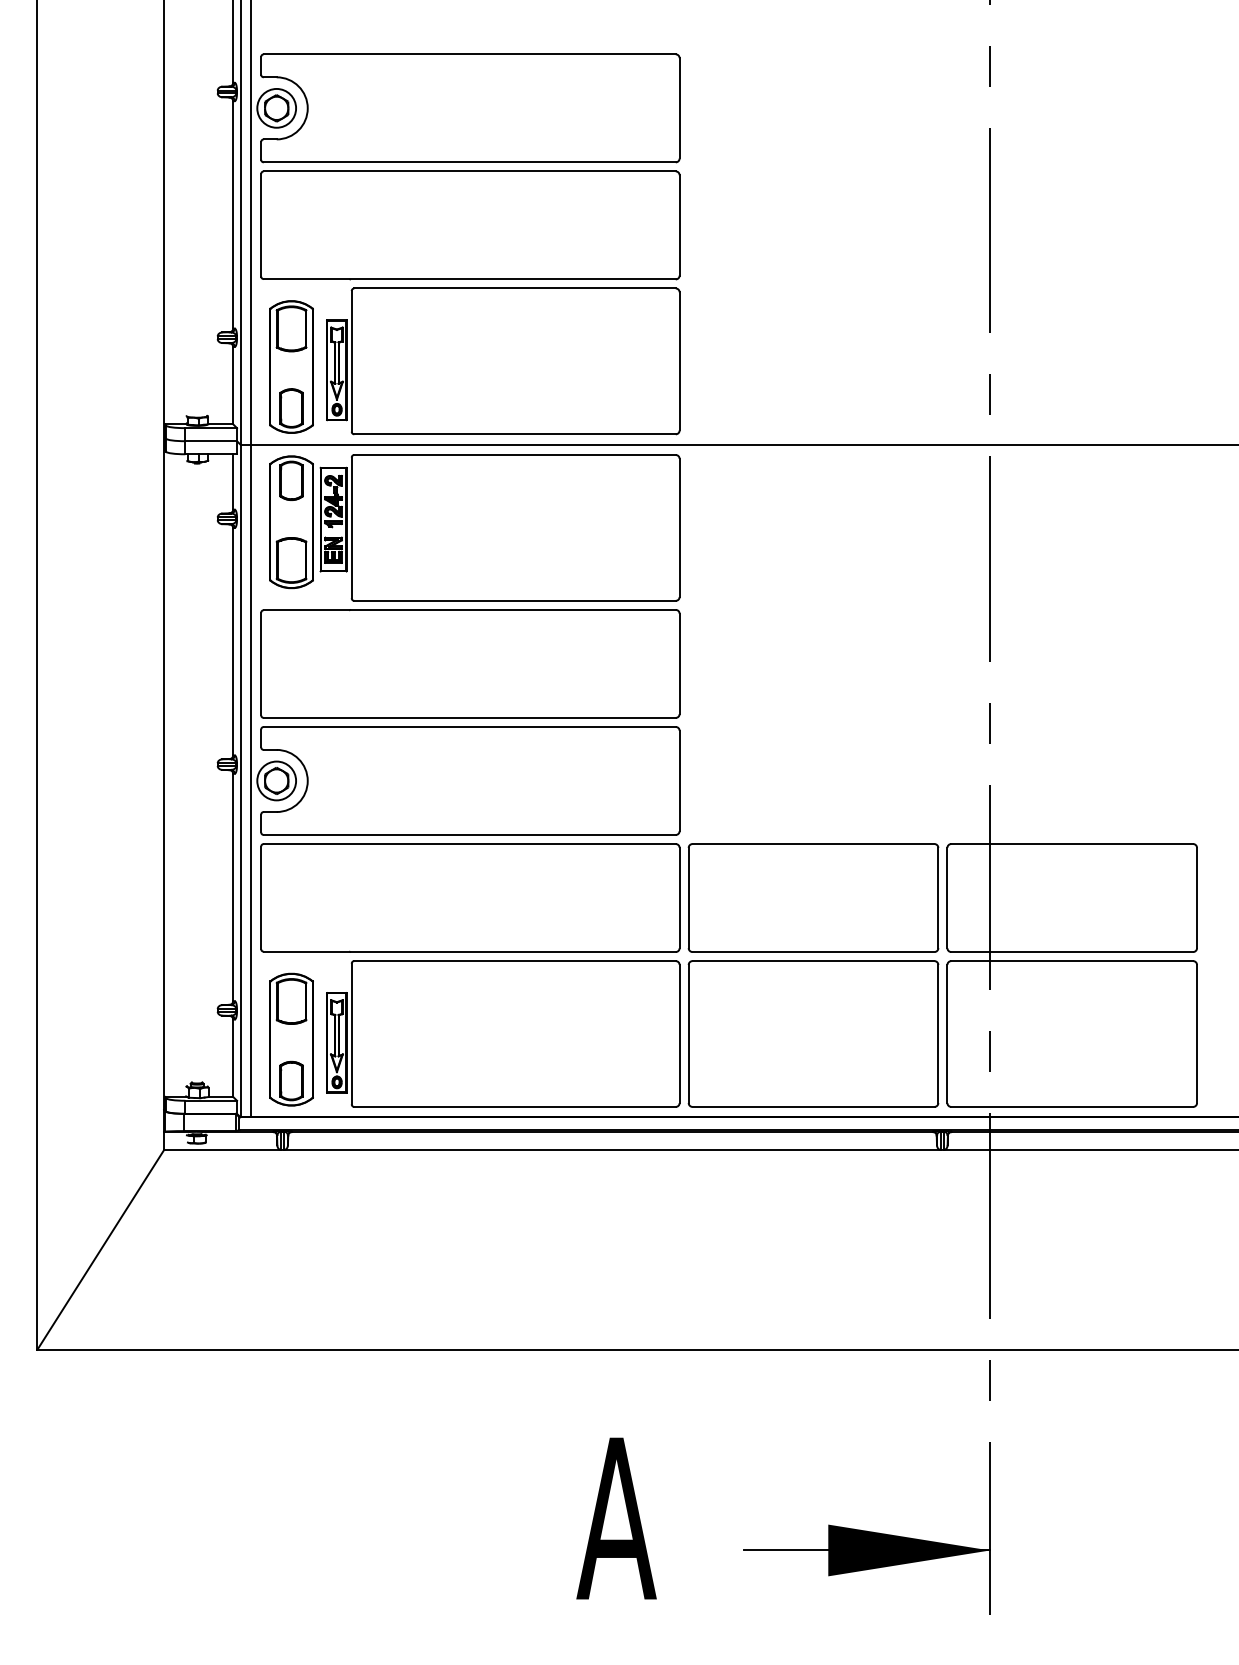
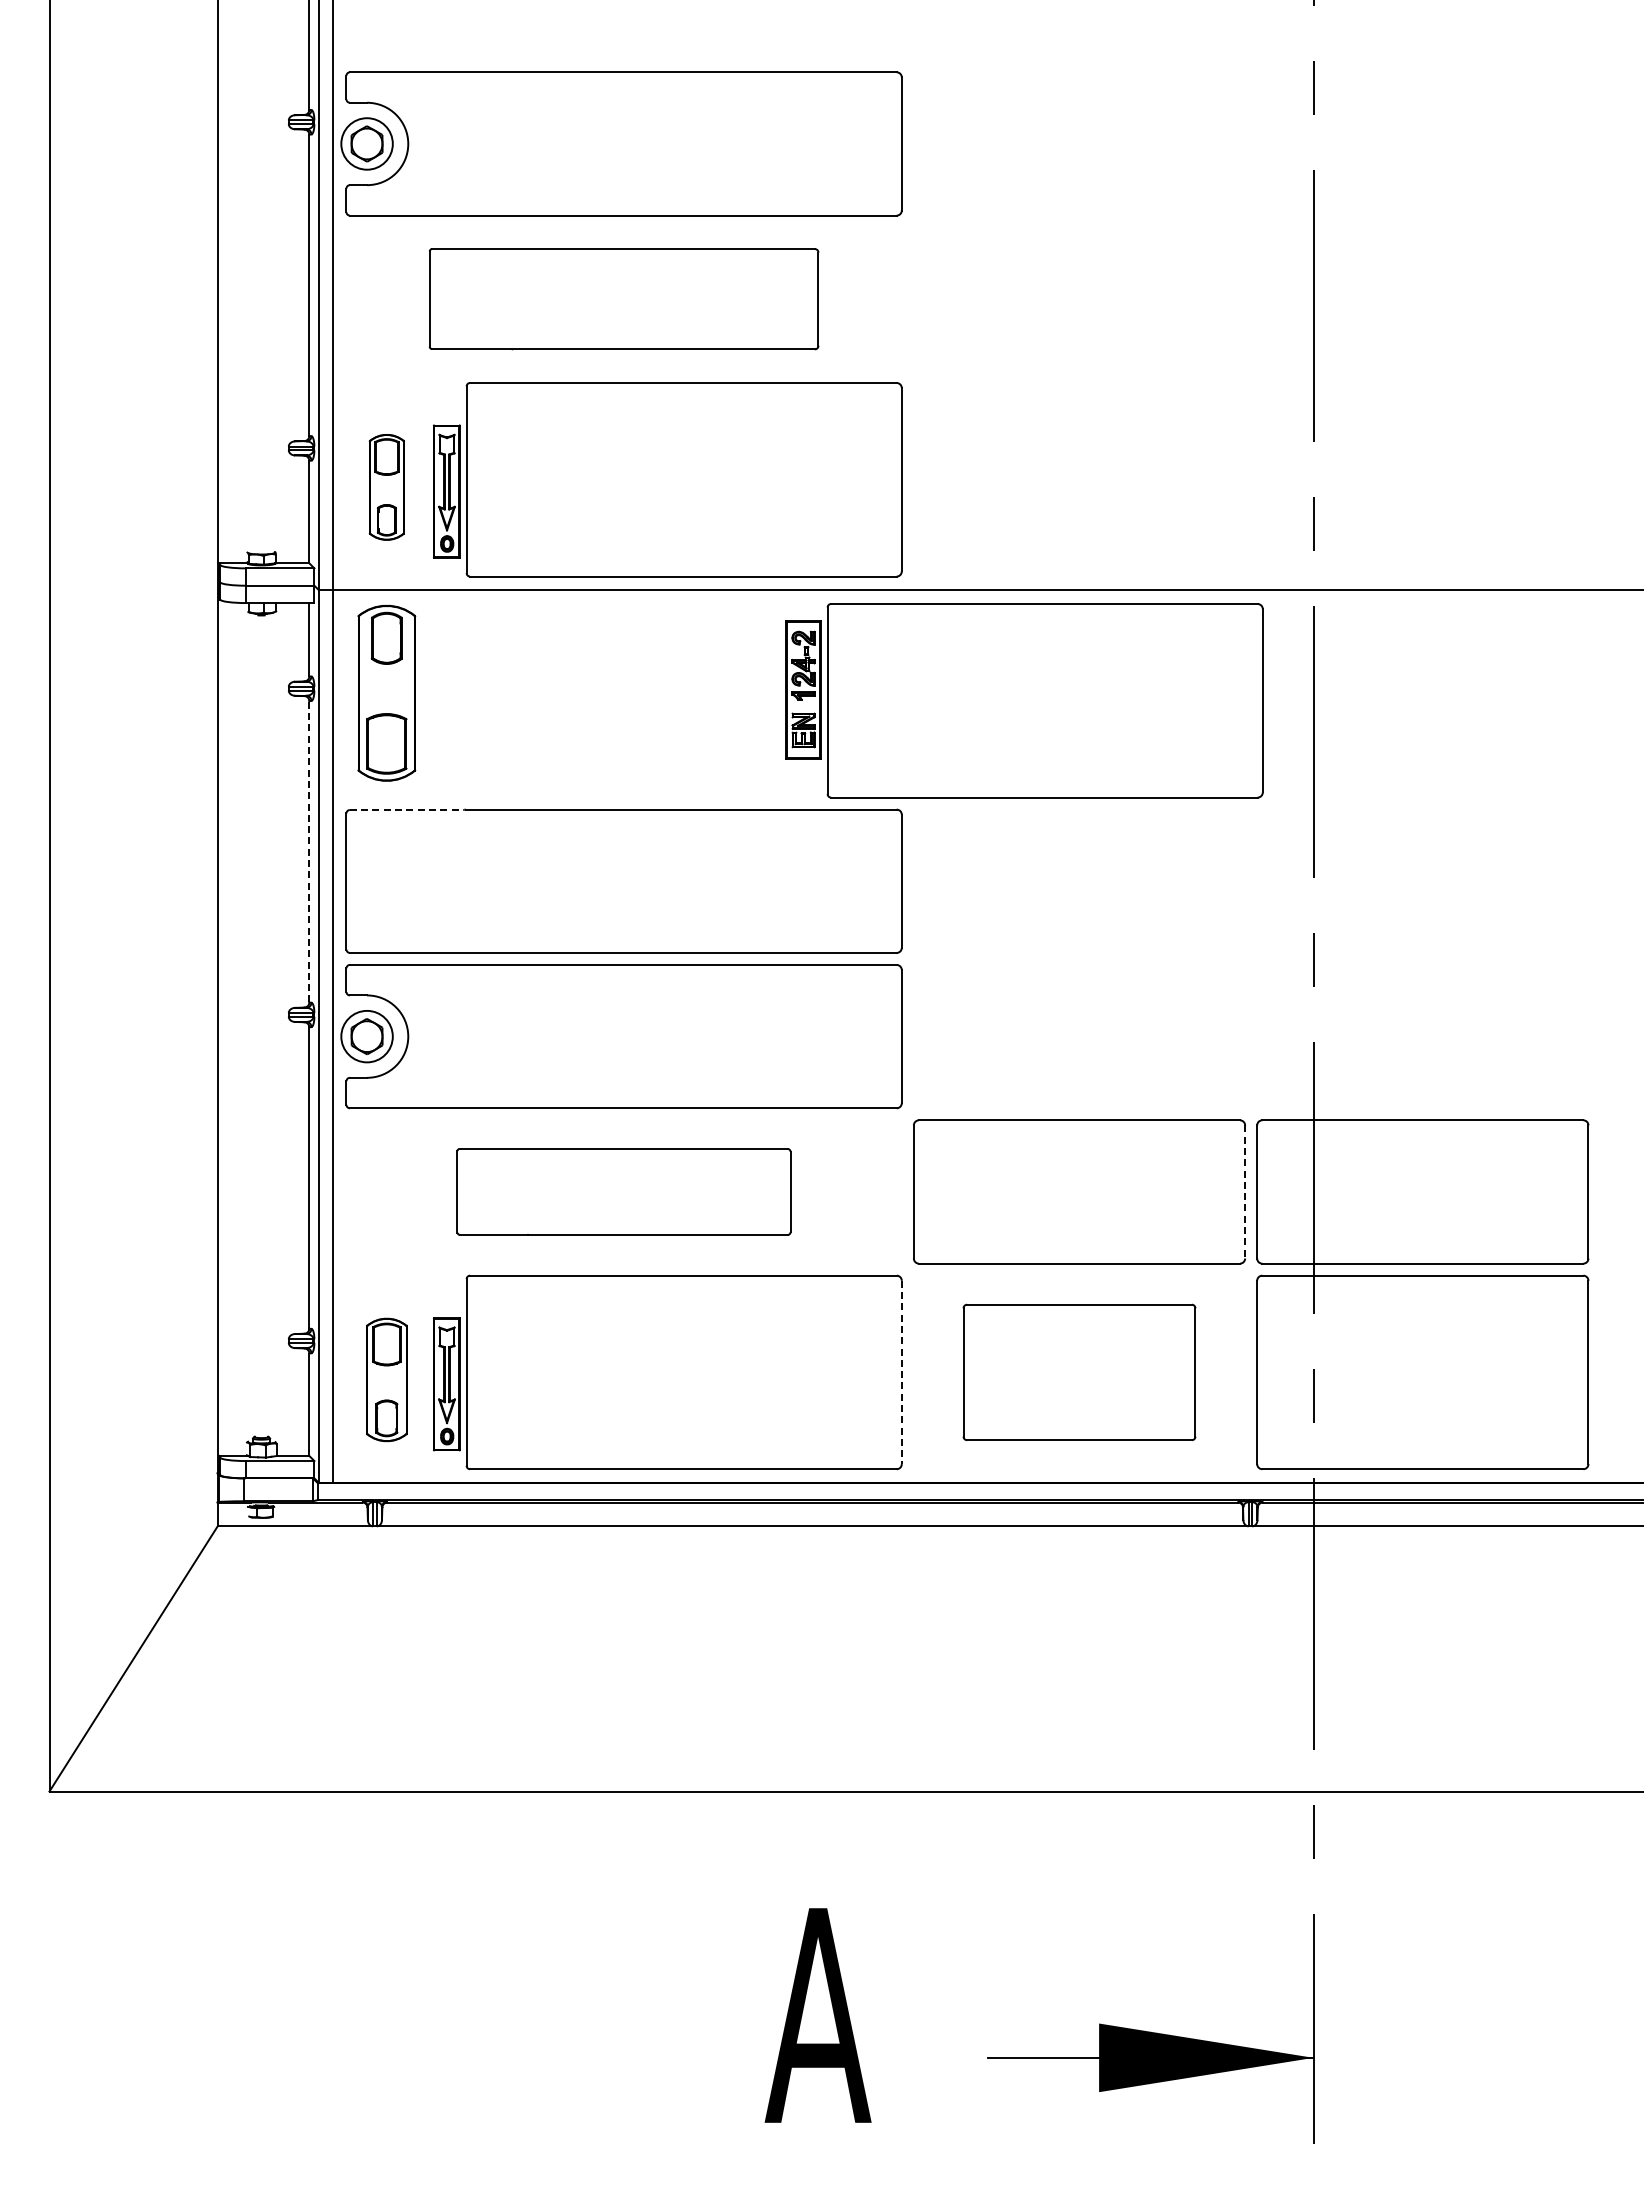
part: (469, 224) -> (623, 298), size x0.7
part: (291, 367) -> (386, 487), size x0.6
part: (500, 527) -> (1024, 700), moved
line: (306, 610) -> (406, 810), solid -> dashed
line: (233, 641) -> (309, 851), solid -> dashed
part: (469, 897) -> (623, 1191), size x0.6
line: (938, 897) -> (1245, 1191), solid -> dashed
line: (679, 1034) -> (901, 1372), solid -> dashed
part: (813, 1034) -> (1079, 1372), size x0.7
part: (291, 1039) -> (386, 1379), size x0.7

